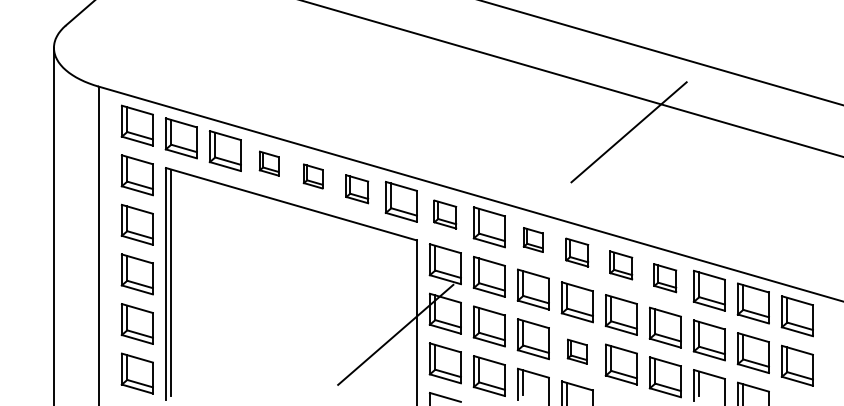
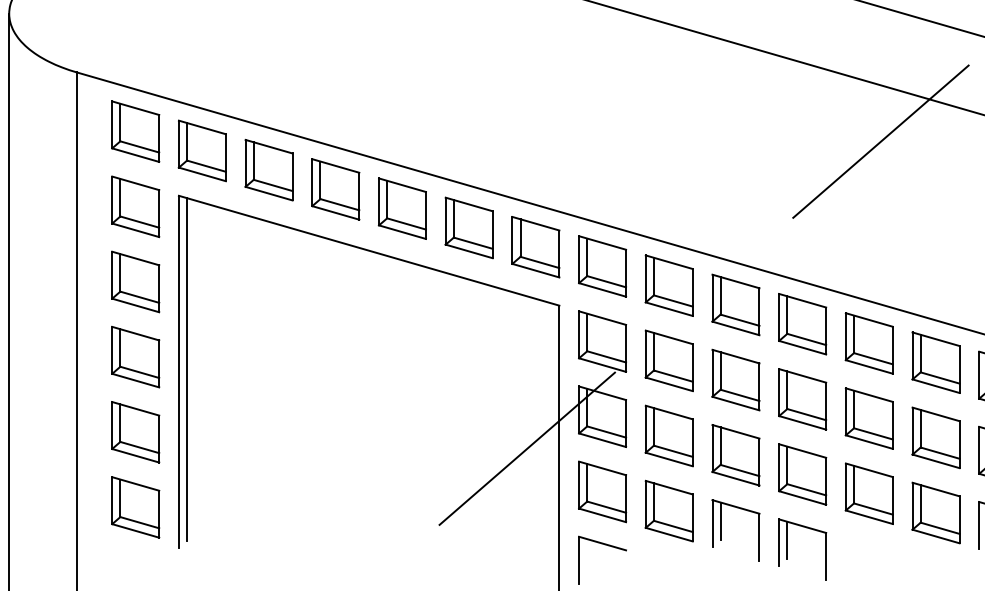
part: (268, 163) -> (334, 189), size x1.67
part: (312, 176) -> (401, 208), size x1.67
part: (356, 189) -> (467, 228), size x1.43
part: (444, 214) -> (601, 266), size x1.43
part: (532, 239) -> (734, 304), size x1.67
part: (576, 252) -> (801, 323), size x1.43
part: (620, 265) -> (867, 343), size x1.43
part: (664, 278) -> (934, 363), size x1.43
part: (576, 351) -> (801, 473), size x1.67

